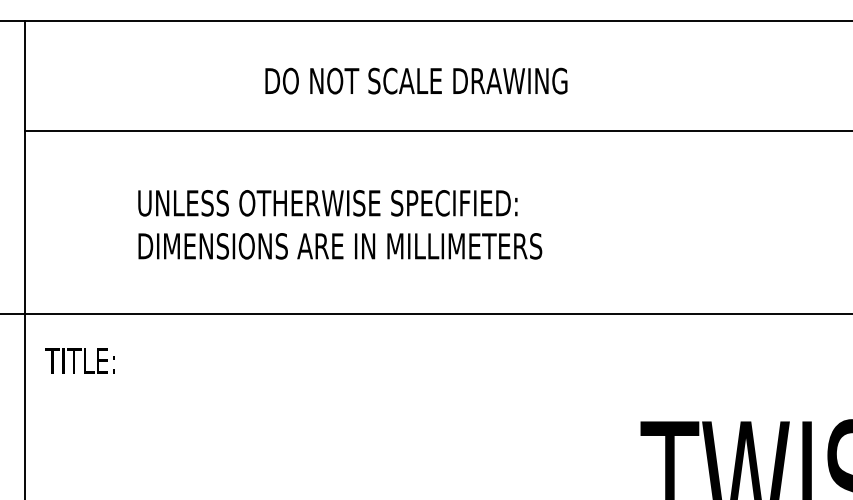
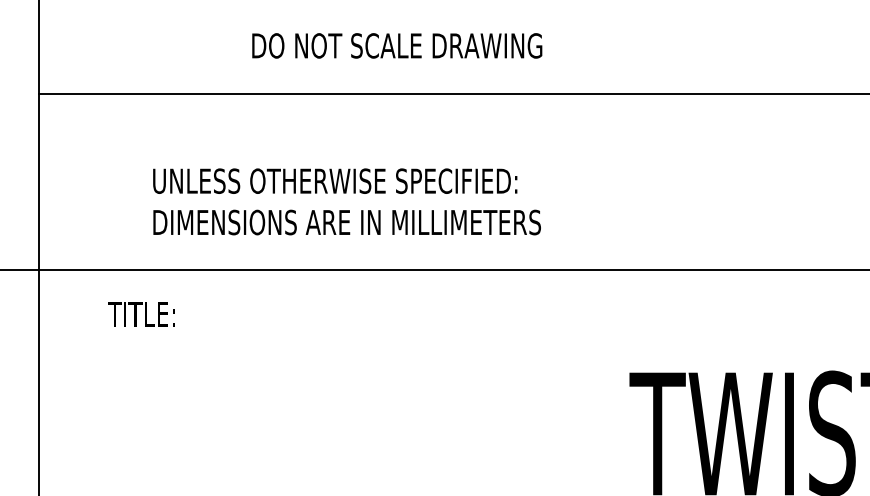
text: (416, 80) -> (397, 45), moved
text: (339, 224) -> (346, 201), moved
text: (80, 360) -> (141, 314), moved

